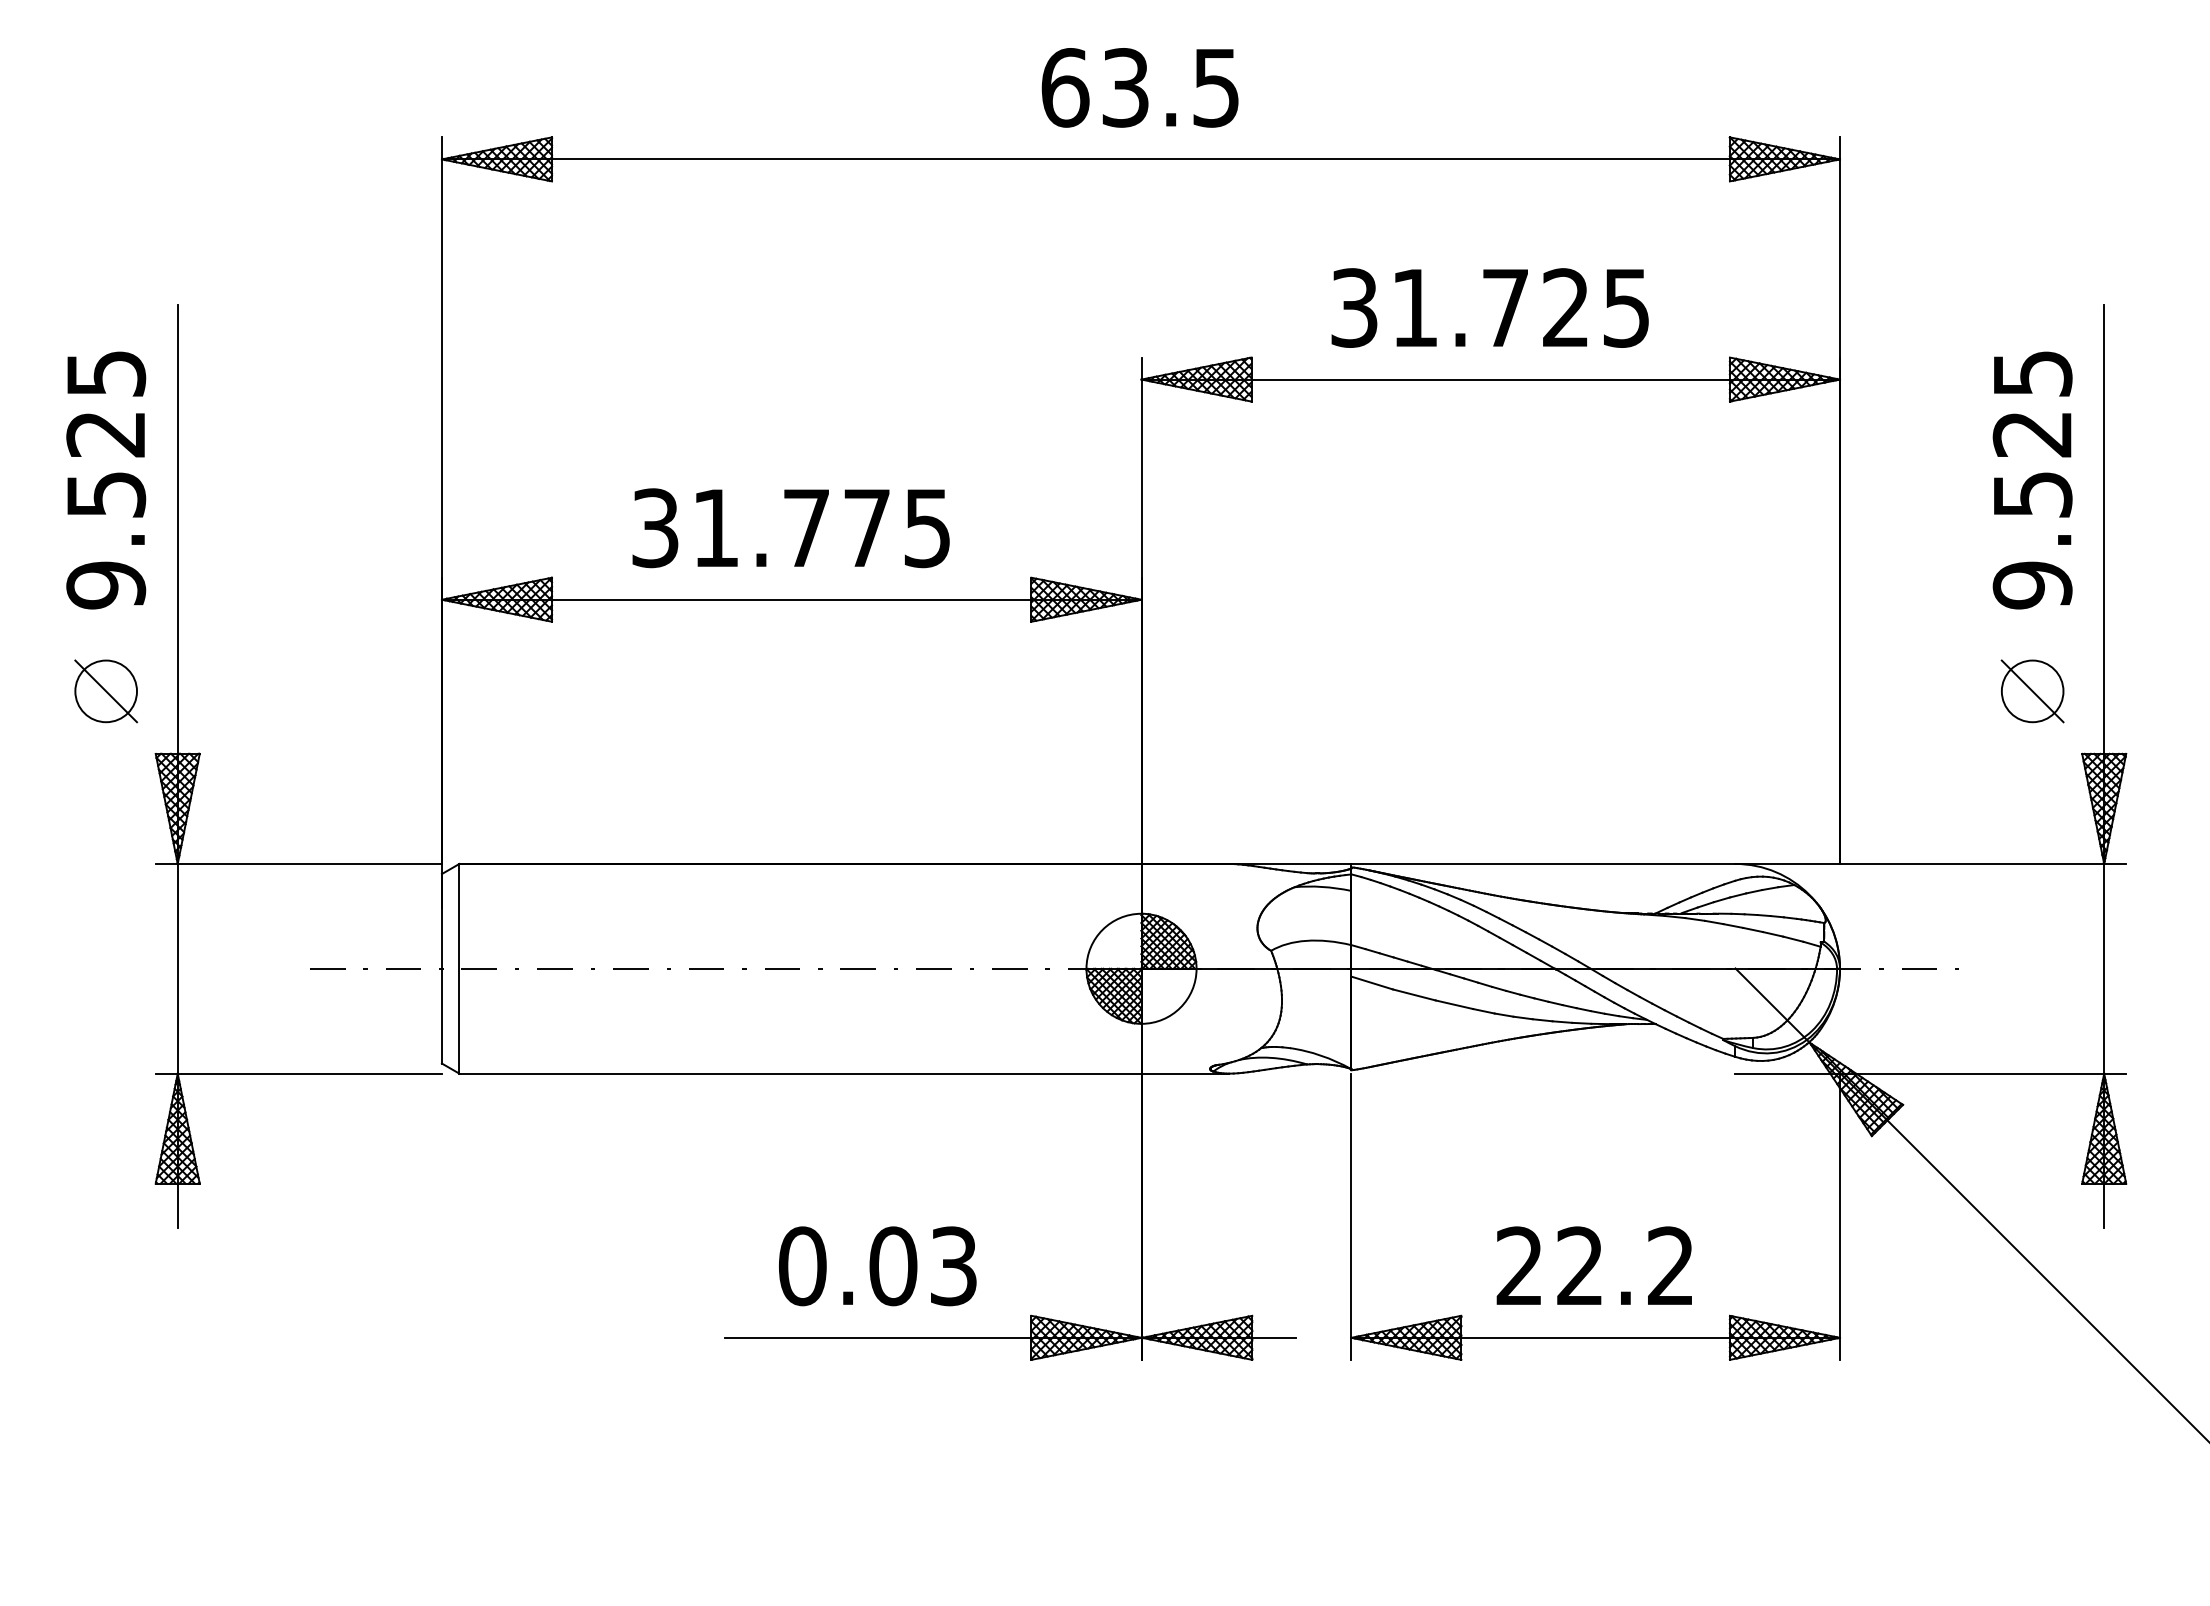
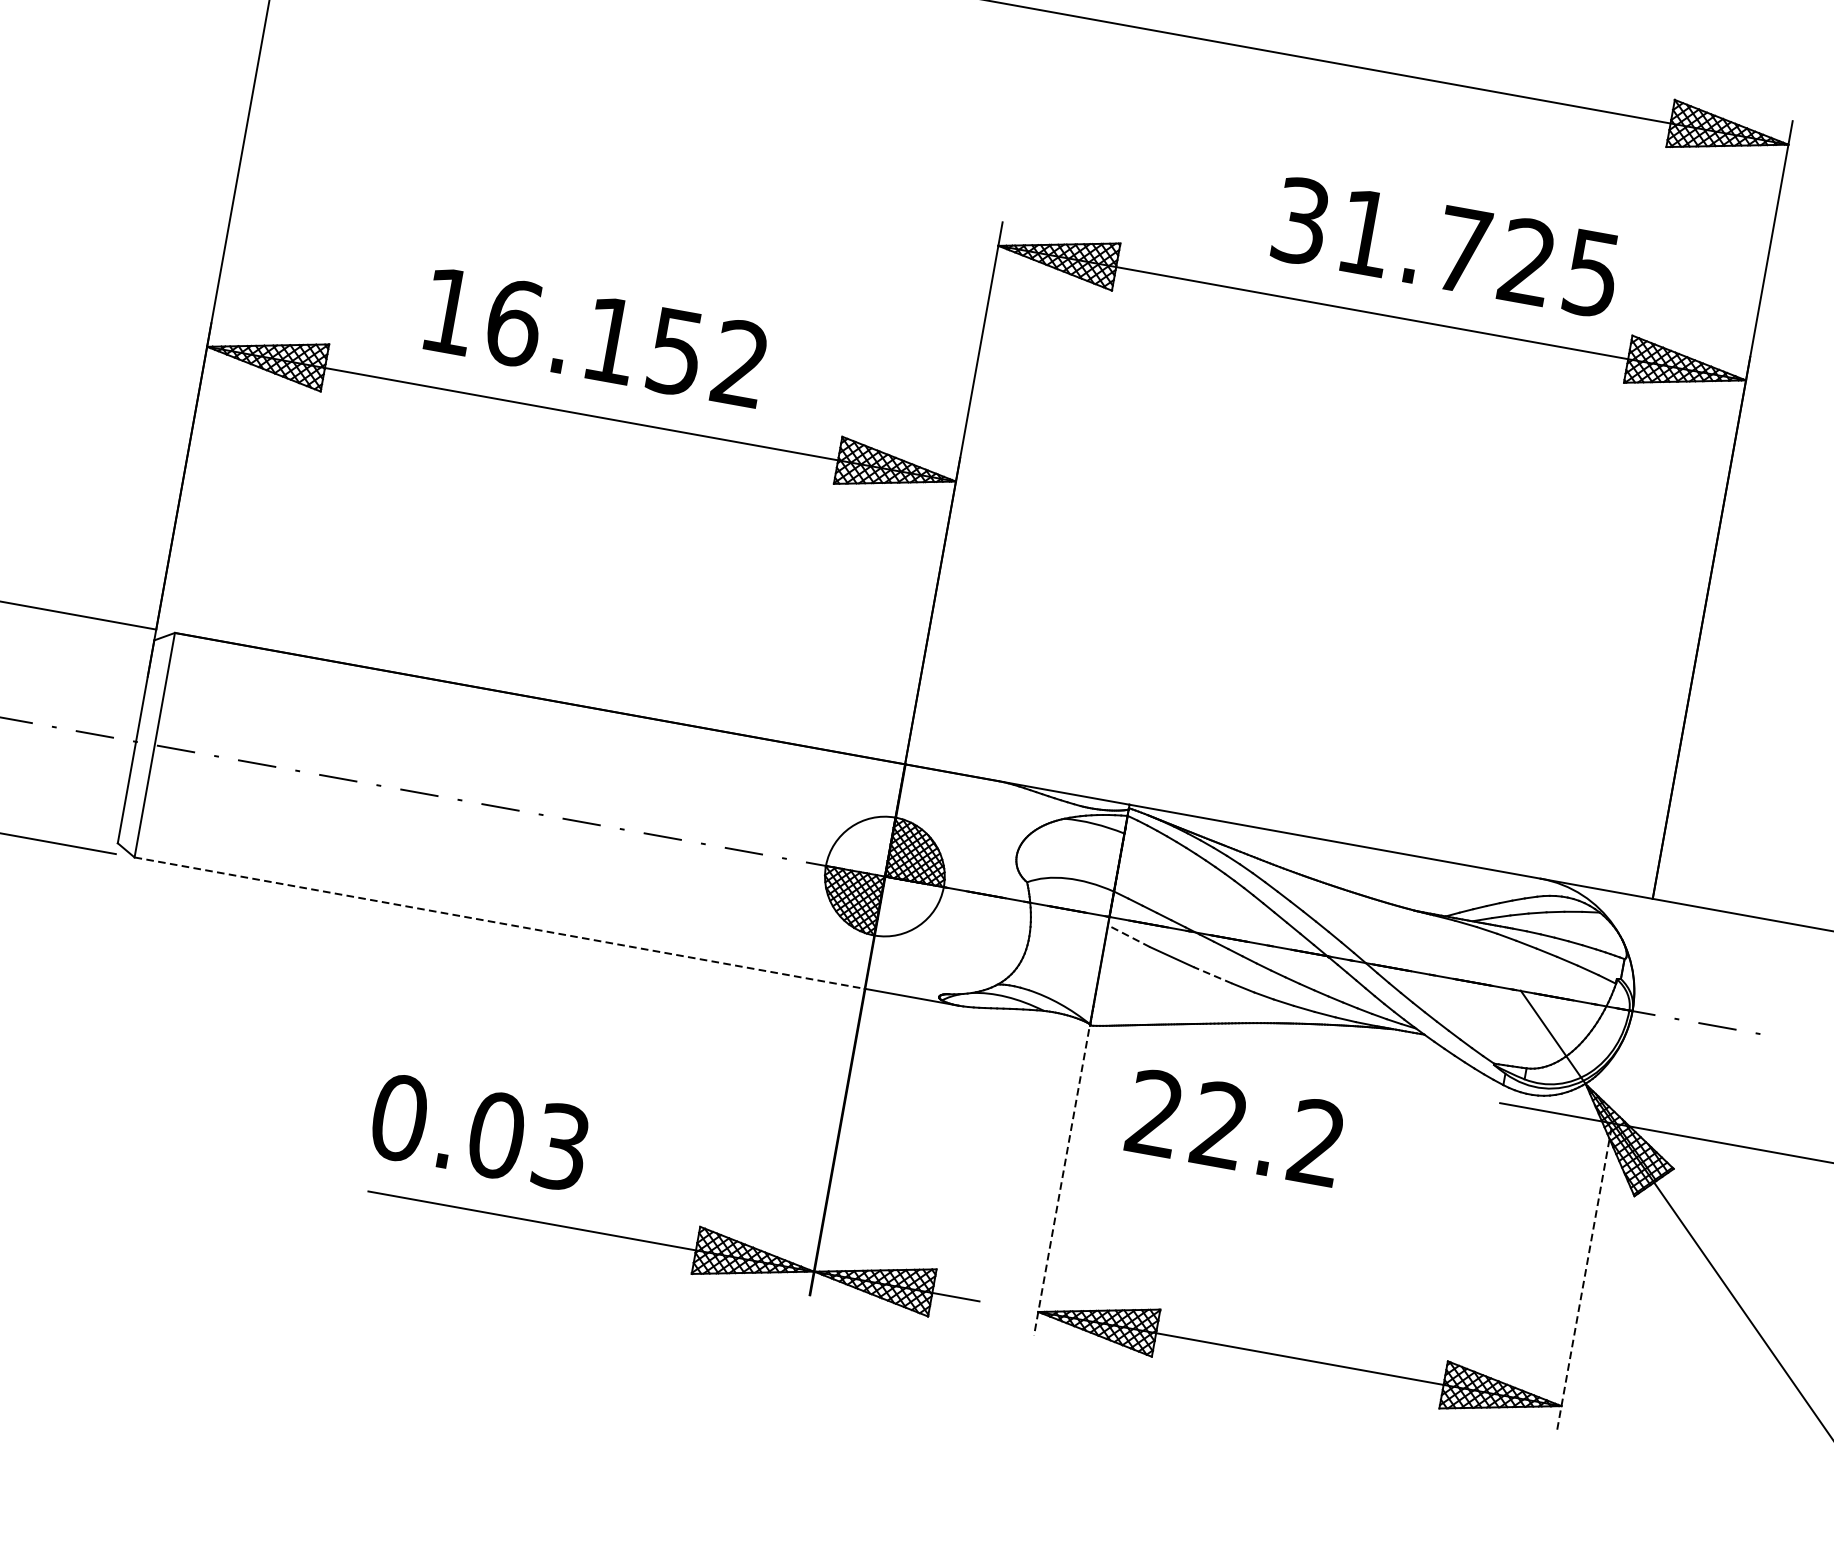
text: (1489, 307) -> (1445, 246), moved
text: (790, 528) -> (593, 337), 31.775 -> 16.152
line: (1372, 983) -> (1129, 936), solid -> dashed
line: (1453, 1004) -> (1211, 974), solid -> dashed
line: (800, 1073) -> (499, 922), solid -> dashed
line: (1840, 1216) -> (1585, 1276), solid -> dashed
line: (1351, 1217) -> (1061, 1183), solid -> dashed
text: (1593, 1265) -> (1234, 1126), moved
text: (877, 1266) -> (479, 1132), moved

